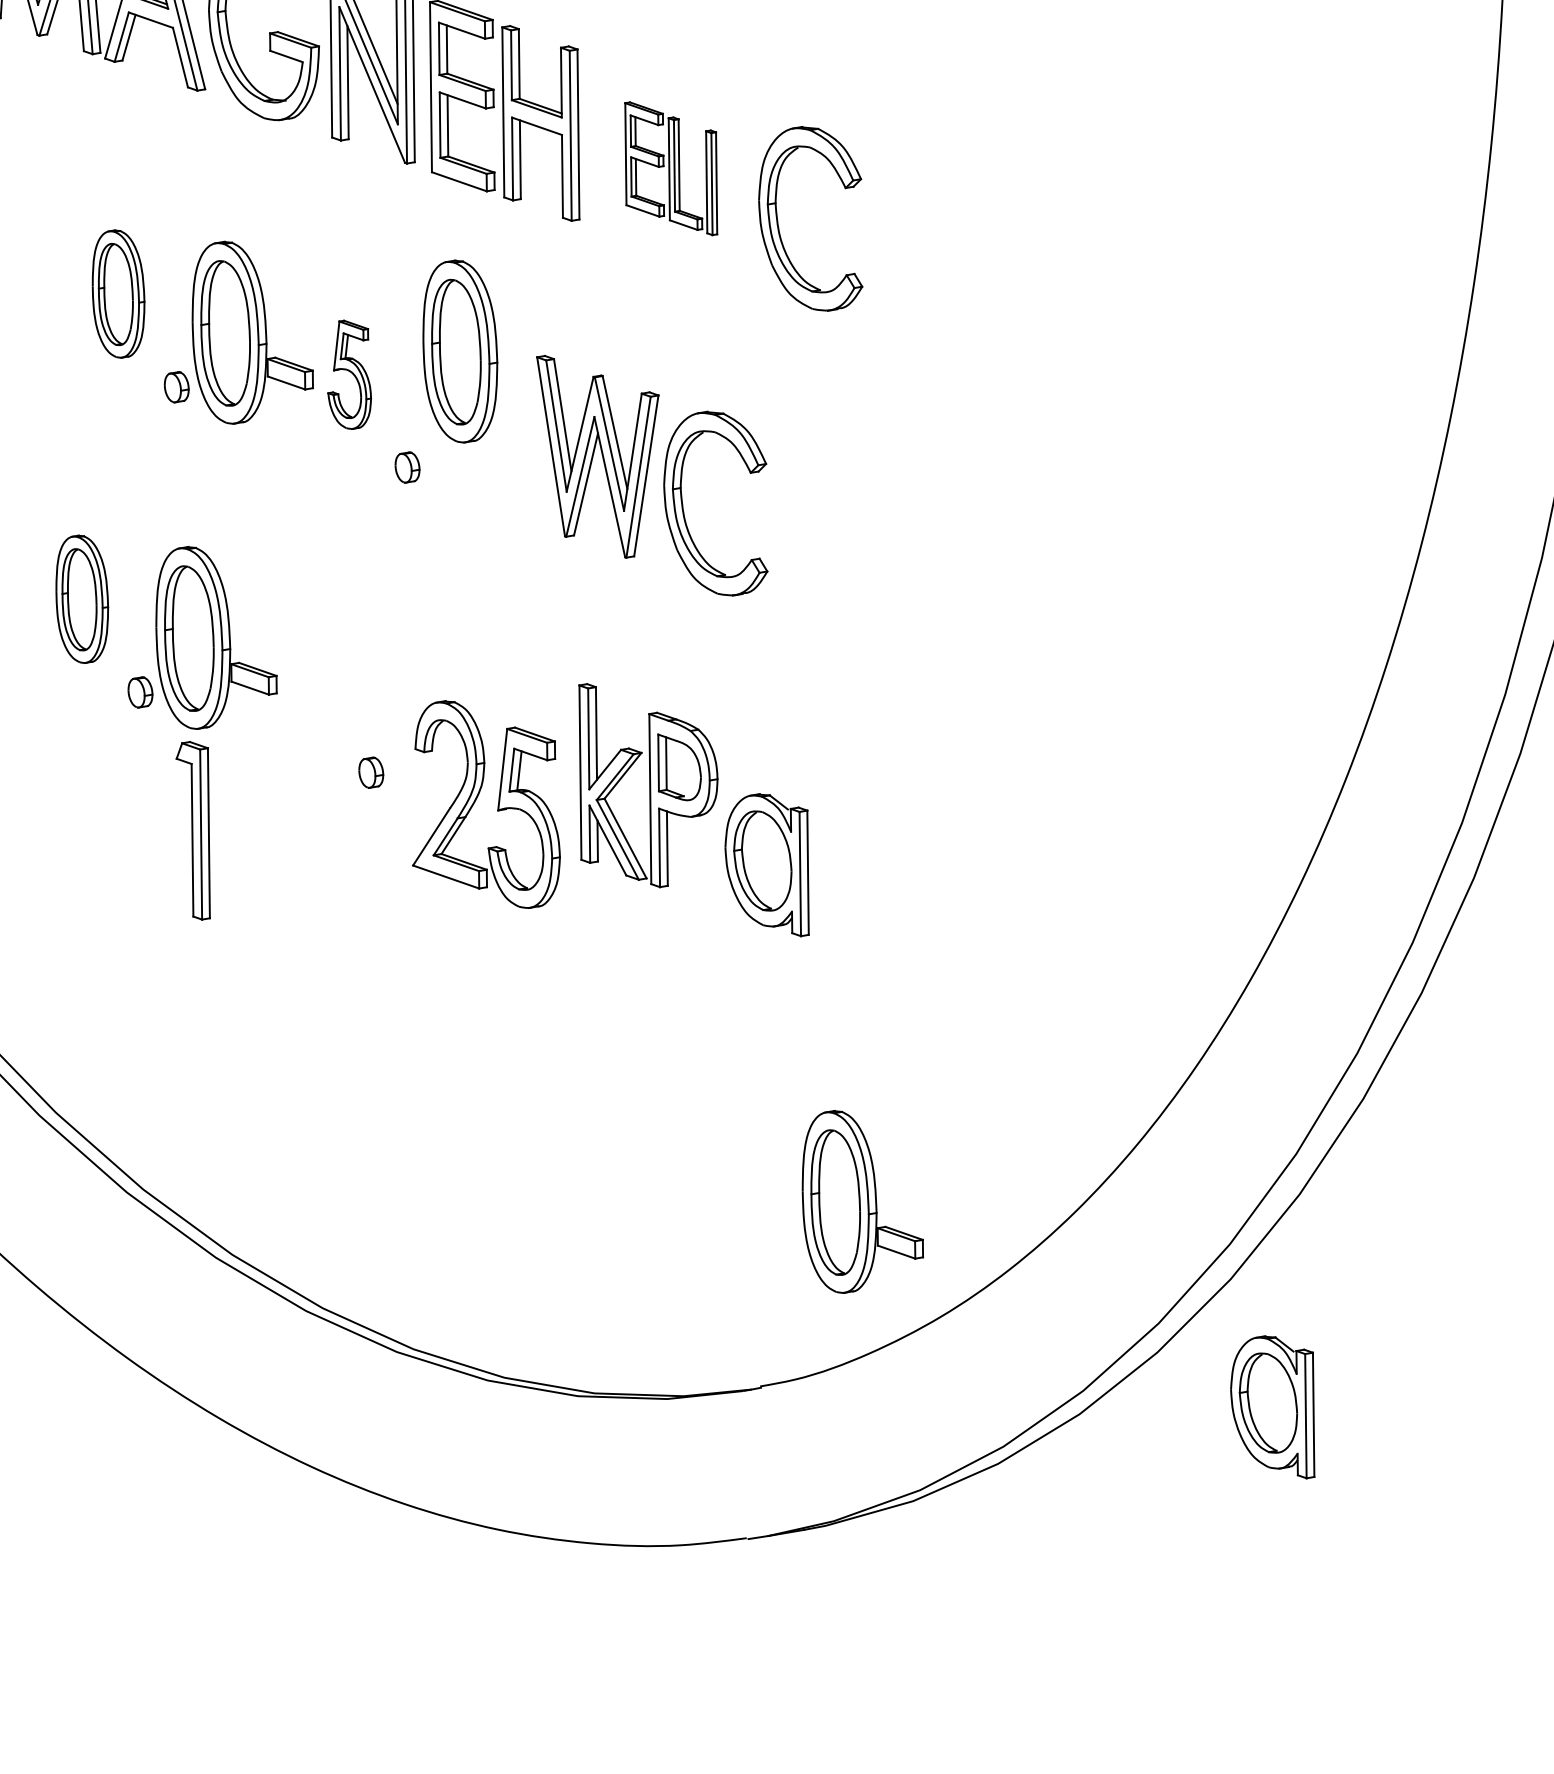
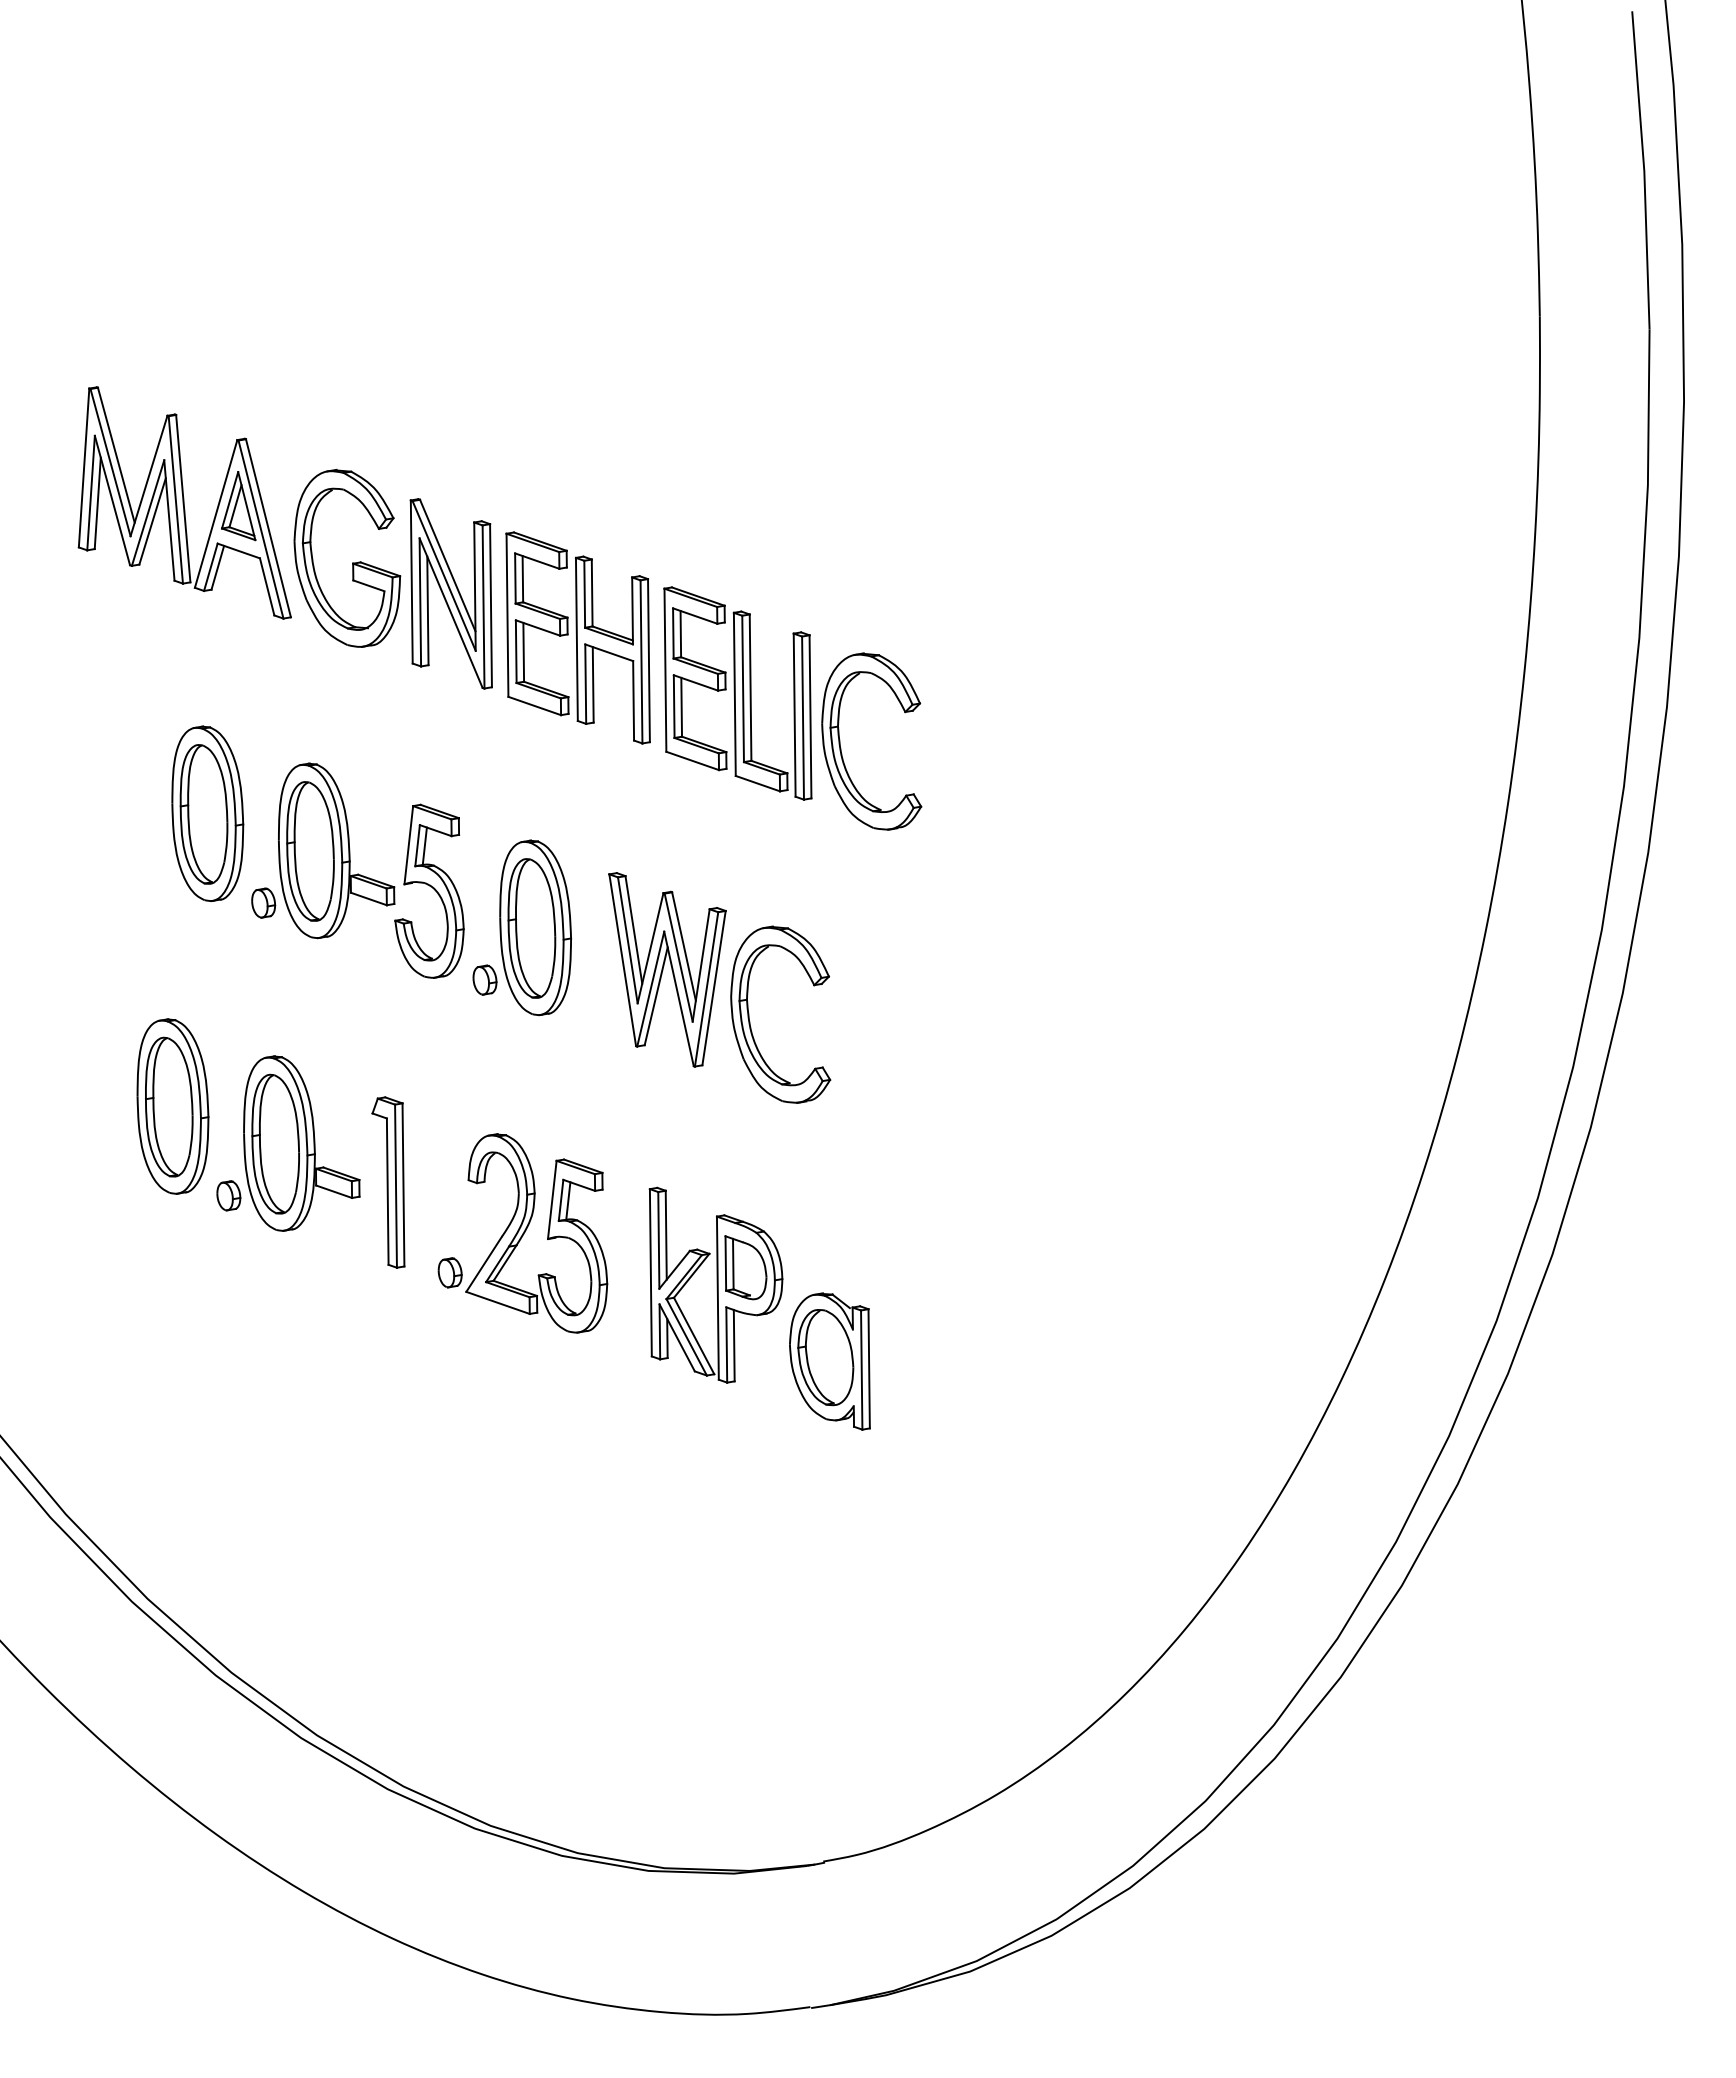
part: (670, 168) -> (737, 693), size x1.67
part: (118, 293) -> (207, 813), size x1.43
part: (460, 351) -> (535, 927), moved
part: (349, 374) -> (429, 890), size x1.67
part: (81, 599) -> (172, 1106), size x1.43
part: (476, 799) -> (527, 1228), moved
part: (193, 830) -> (388, 1182), moved
part: (862, 1201) -> (921, 1684), removed
part: (1272, 1407) -> (1314, 1881), removed

